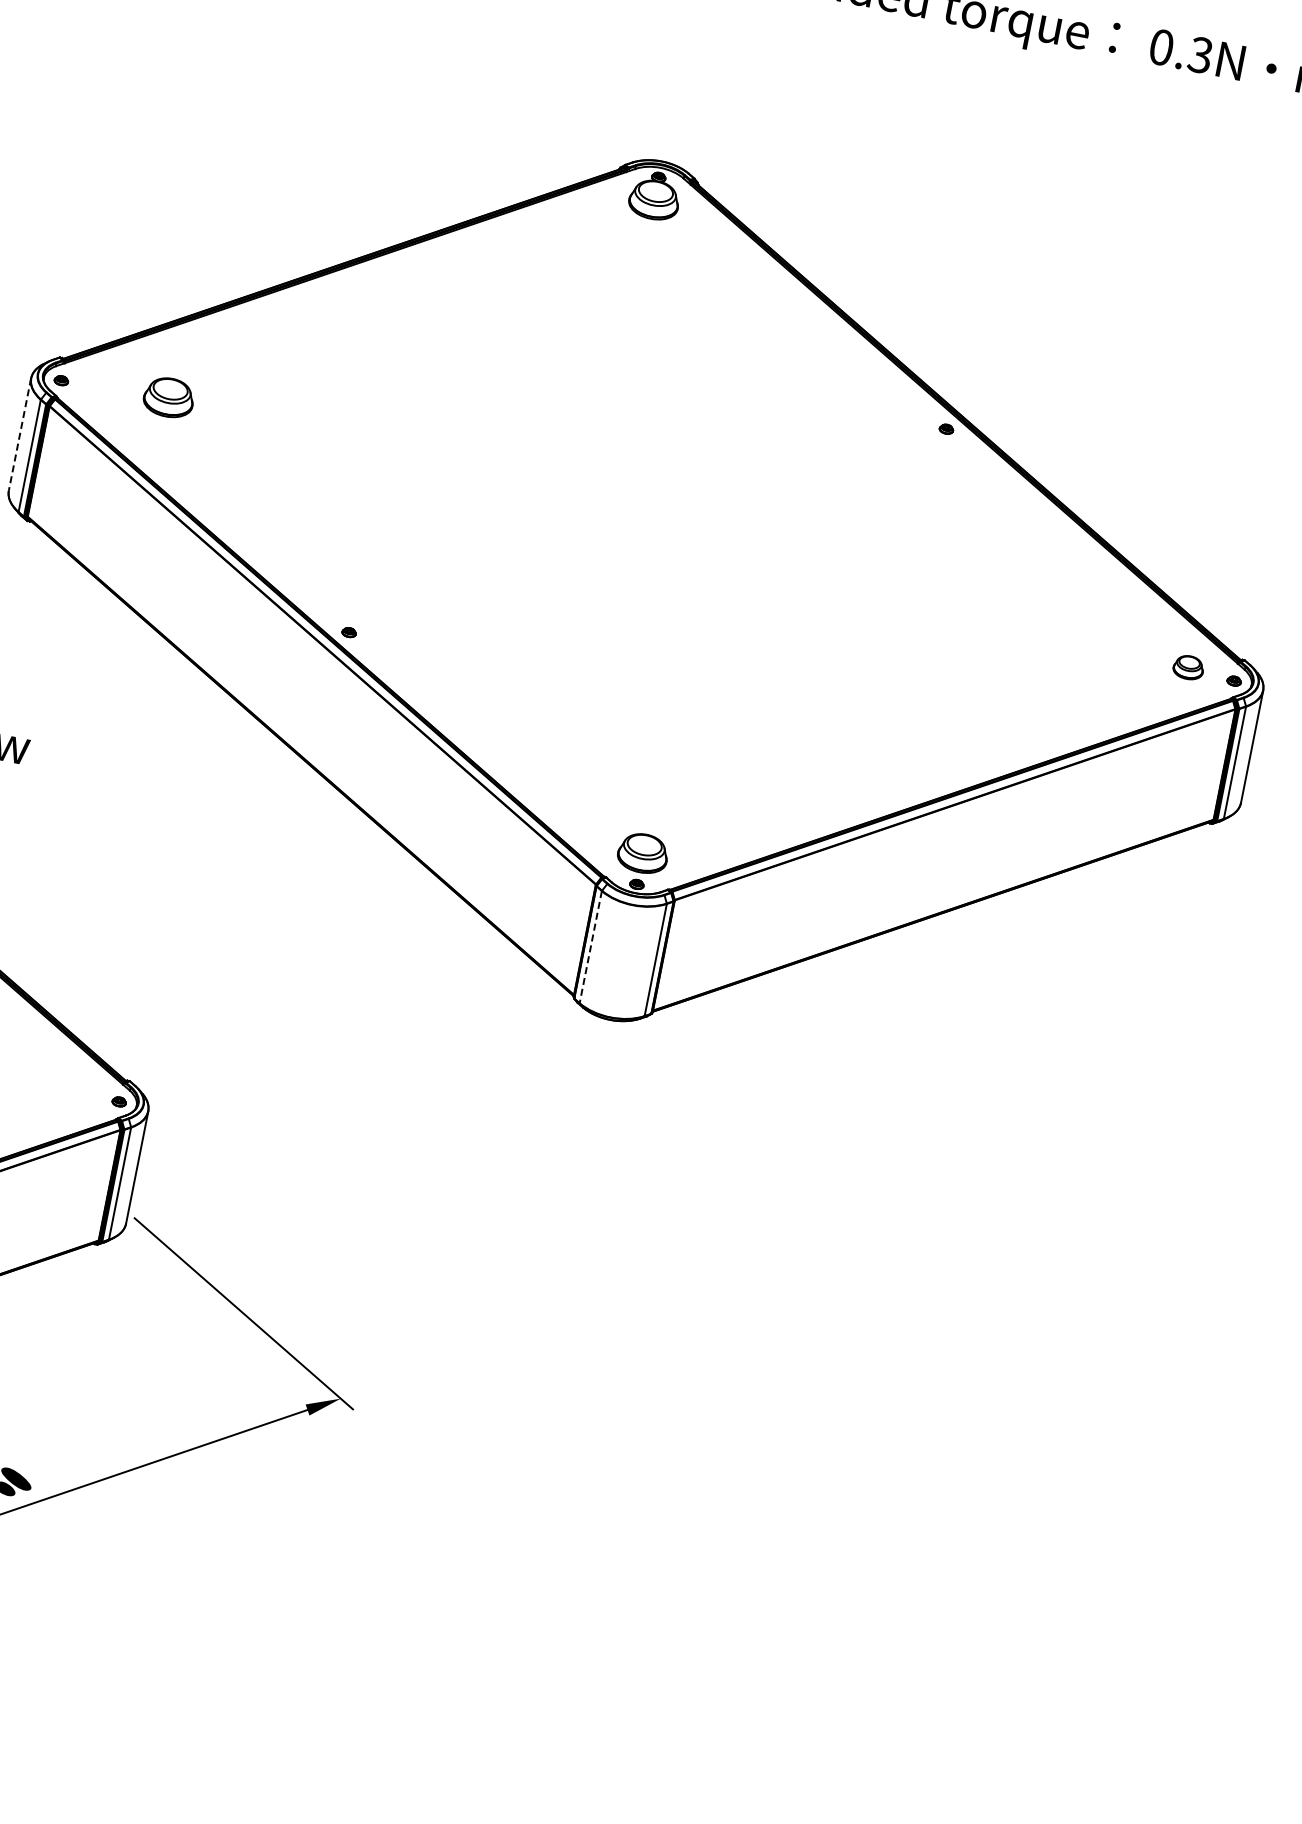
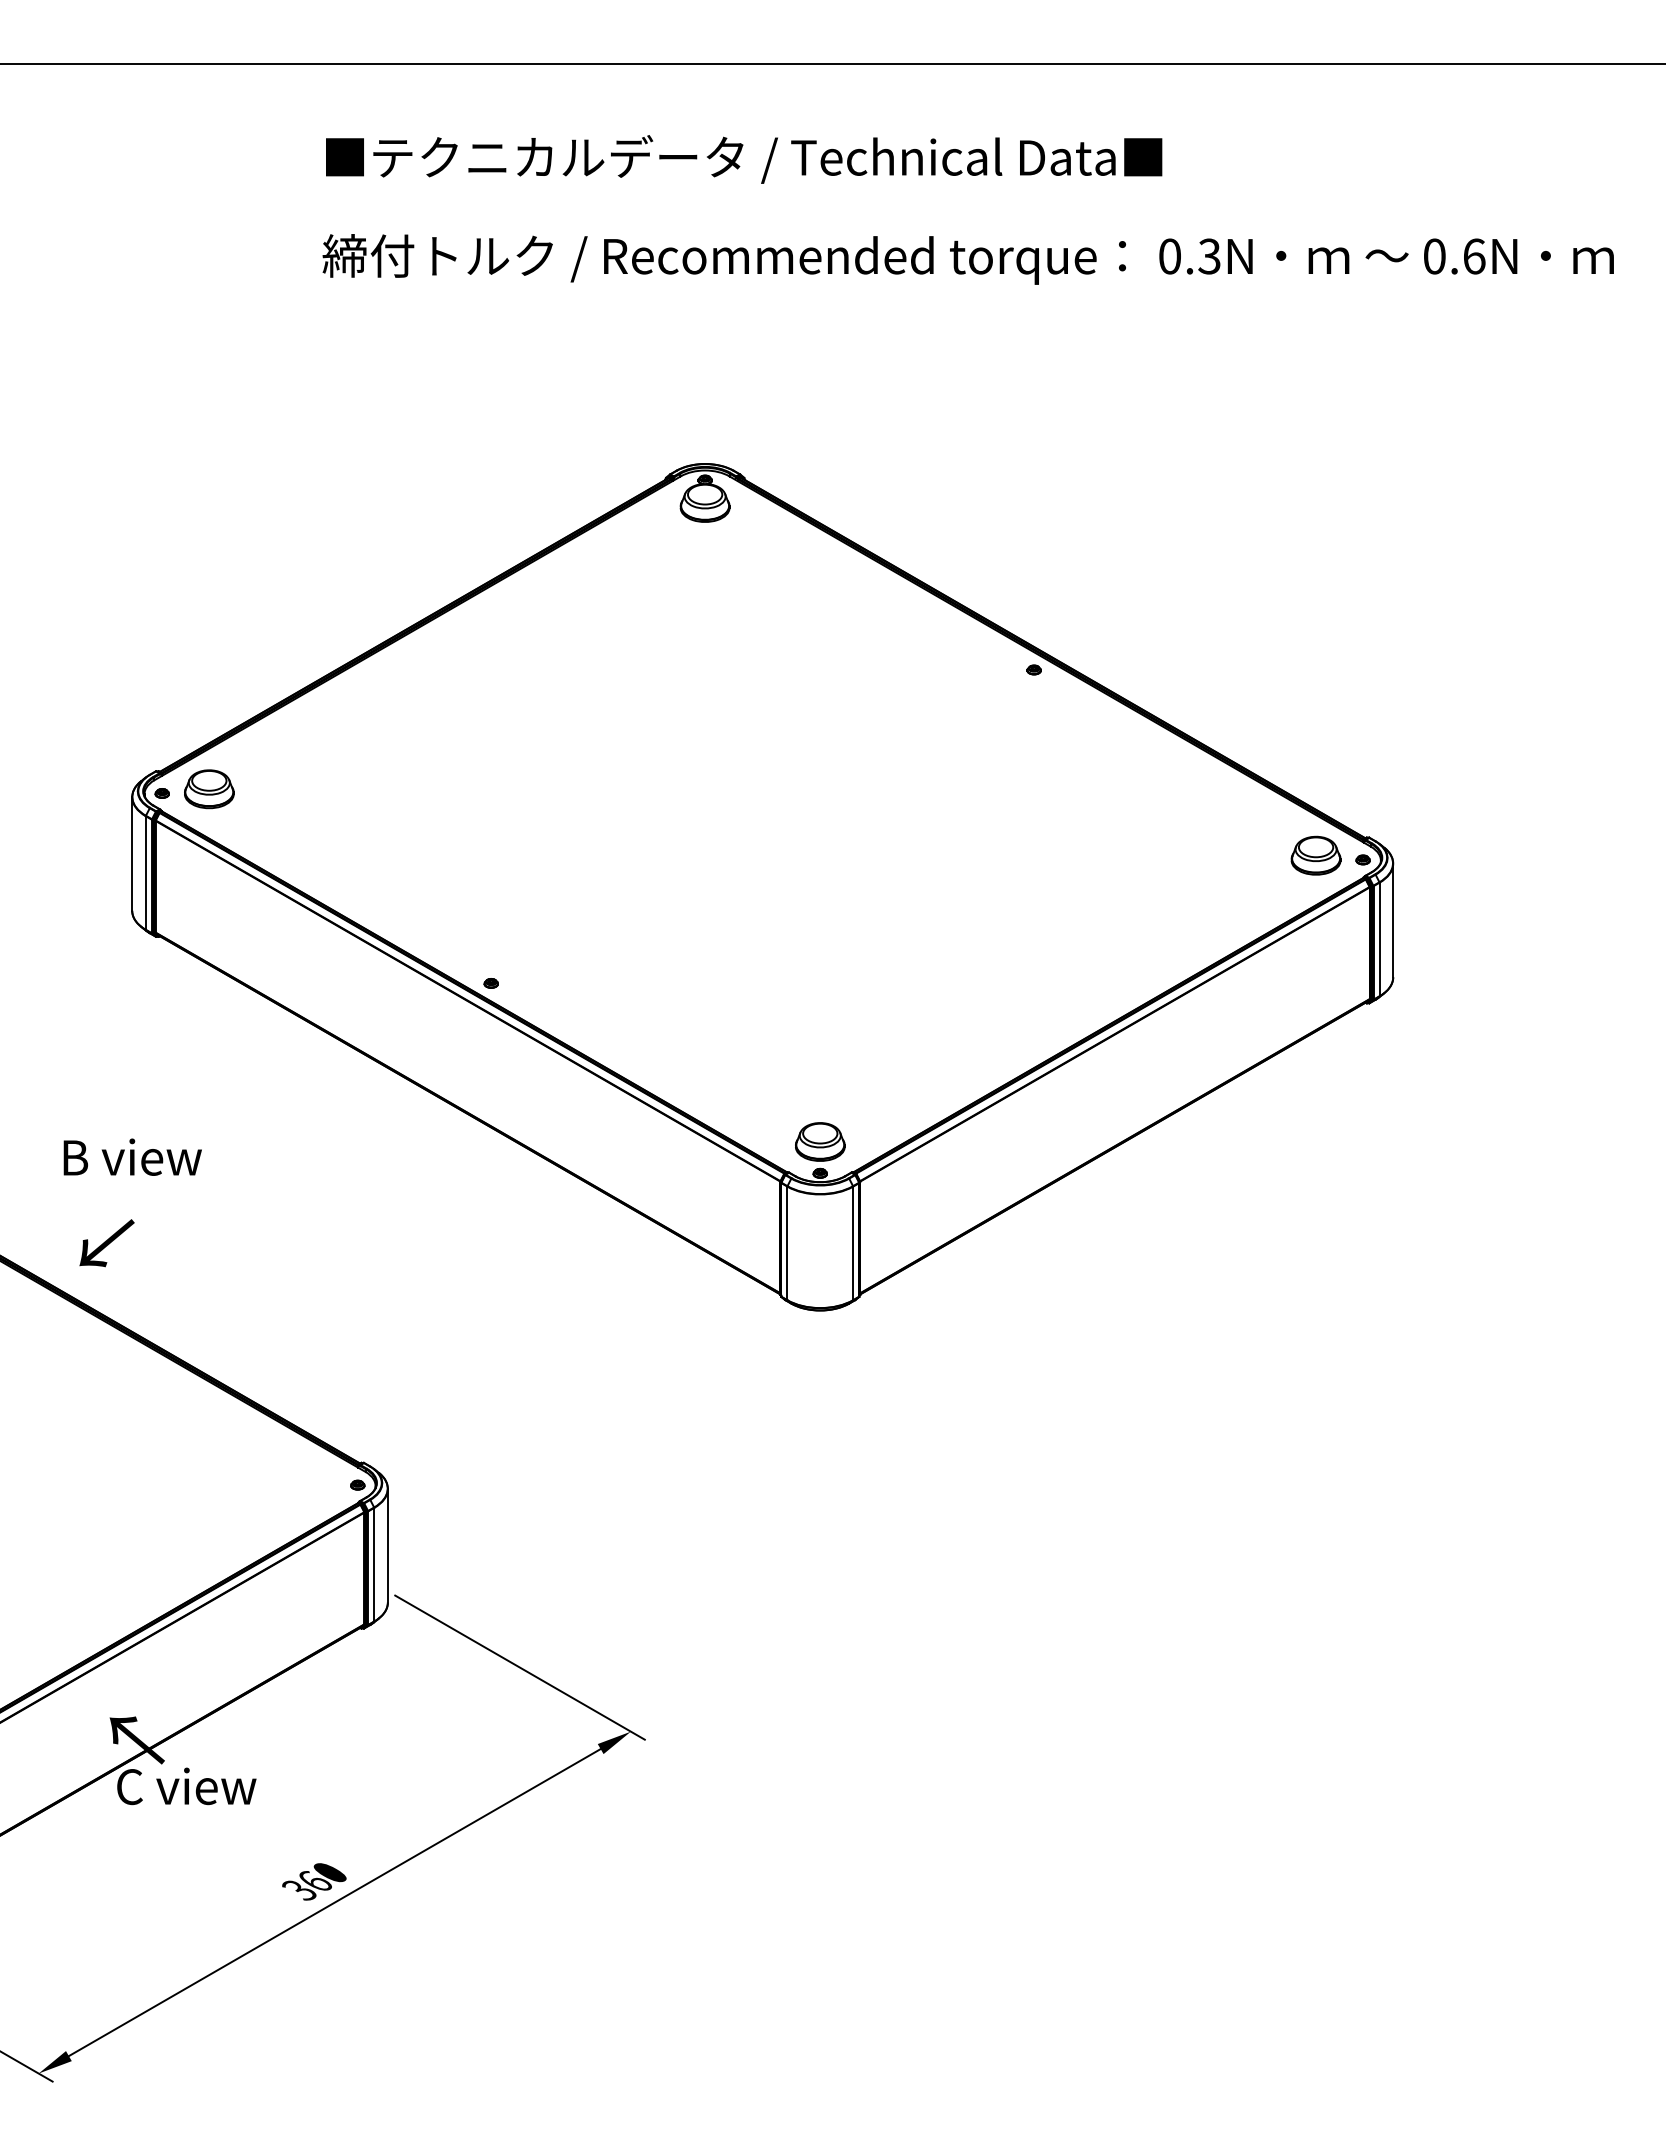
part: (169, 397) -> (209, 789), moved
line: (20, 435) -> (132, 854), dashed -> solid
part: (1188, 667) -> (1315, 855), size x1.67
line: (590, 947) -> (787, 1243), dashed -> solid

